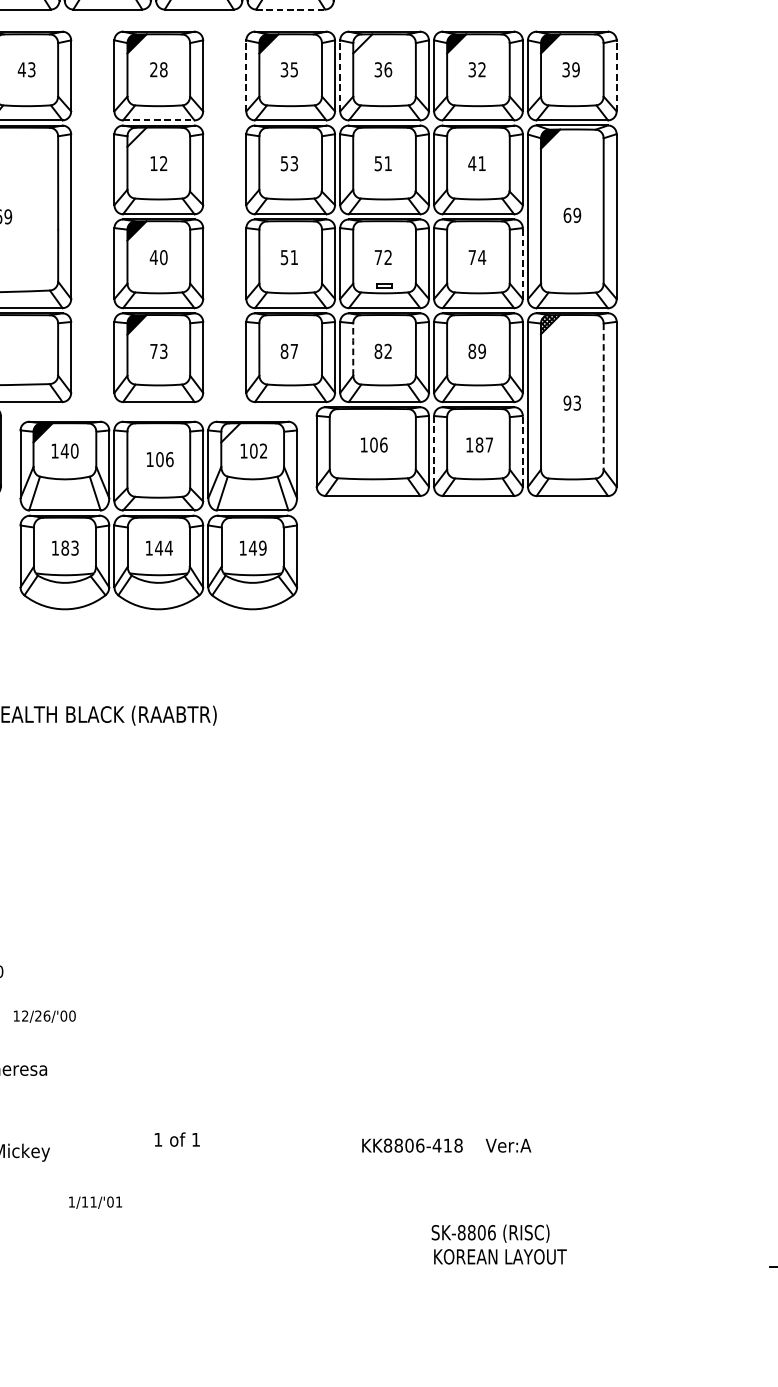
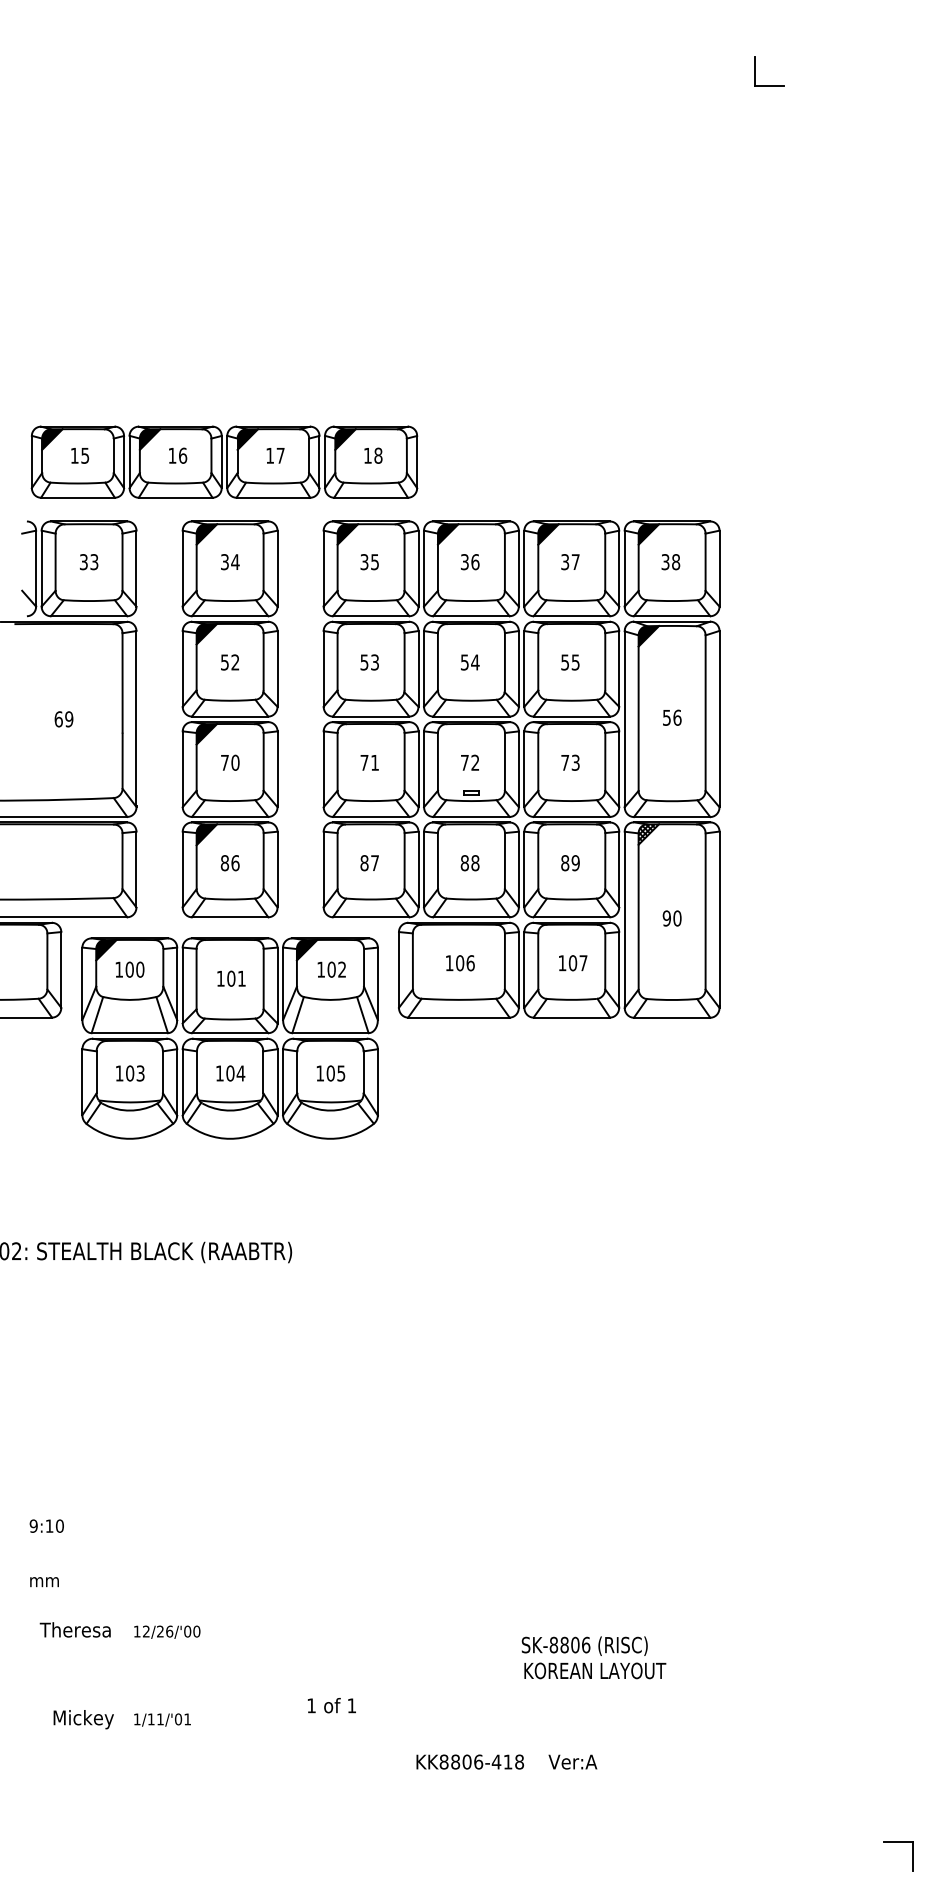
line: (291, 9) -> (371, 497), dashed -> solid
fill: (362, 43) -> (447, 534), added
text: (481, 69) -> (575, 561), 32 -> 37
text: (21, 70) -> (83, 562), 43 -> 33
text: (159, 70) -> (230, 562), 28 -> 34
text: (576, 70) -> (676, 562), 39 -> 38
line: (246, 75) -> (323, 568), dashed -> solid
line: (340, 75) -> (424, 568), dashed -> solid
line: (616, 75) -> (719, 568), dashed -> solid
line: (159, 120) -> (230, 616), dashed -> solid
fill: (136, 136) -> (206, 633), added
text: (153, 163) -> (224, 662), 12 -> 52
text: (388, 163) -> (475, 662), 51 -> 54
text: (476, 163) -> (569, 662), 41 -> 55
text: (571, 215) -> (671, 717), 69 -> 56
text: (153, 257) -> (224, 762), 40 -> 70
text: (284, 257) -> (364, 762), 51 -> 71
text: (481, 257) -> (575, 762), 74 -> 73
line: (523, 262) -> (619, 768), dashed -> solid
line: (352, 348) -> (437, 860), dashed -> solid
text: (158, 351) -> (229, 863), 73 -> 86
text: (388, 351) -> (475, 863), 82 -> 88
line: (603, 395) -> (705, 910), dashed -> solid
text: (577, 403) -> (677, 918), 93 -> 90
fill: (230, 432) -> (306, 949), added
text: (479, 444) -> (572, 962), 187 -> 107
line: (523, 449) -> (619, 968), dashed -> solid
text: (64, 450) -> (129, 969), 140 -> 100
line: (434, 450) -> (524, 969), dashed -> solid
text: (169, 459) -> (241, 978), 106 -> 101
text: (65, 548) -> (130, 1073), 183 -> 103
text: (159, 548) -> (230, 1073), 144 -> 104
text: (257, 548) -> (335, 1073), 149 -> 105
text: (44, 1016) -> (167, 1631), moved
text: (176, 1139) -> (331, 1705), moved
text: (446, 1145) -> (506, 1761), moved
text: (95, 1202) -> (162, 1719), moved
text: (498, 1244) -> (593, 1657), moved

